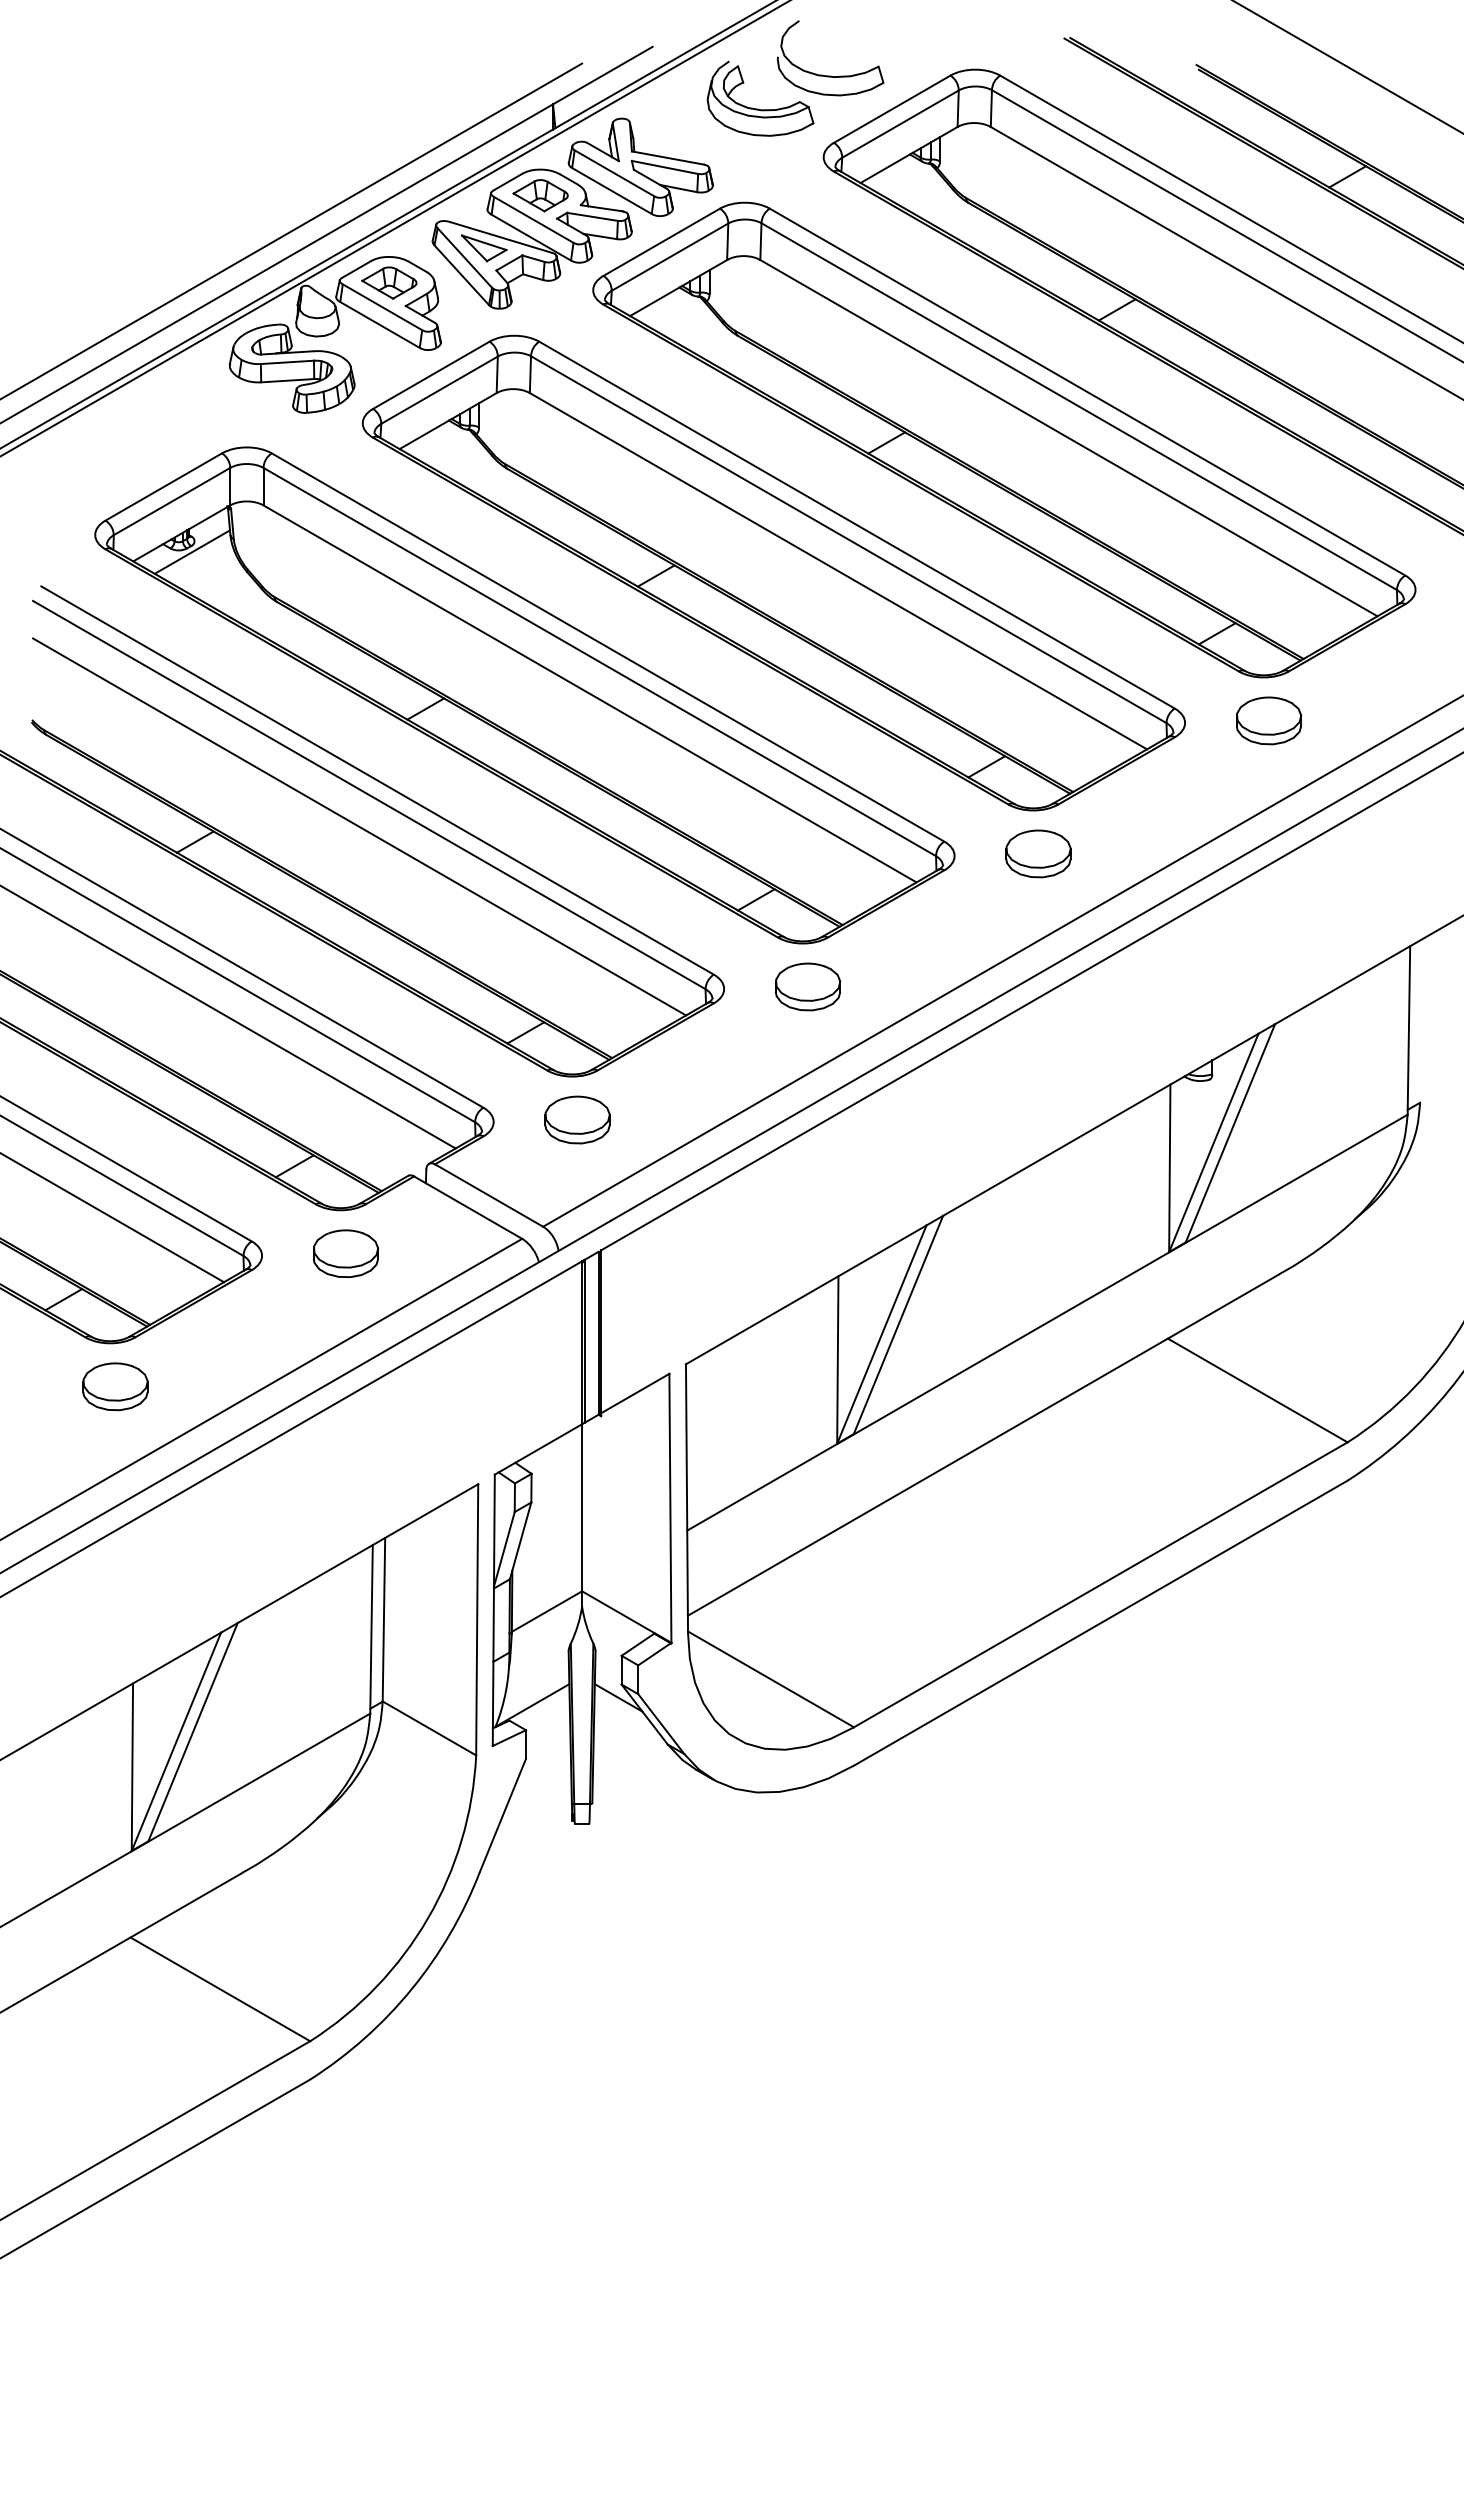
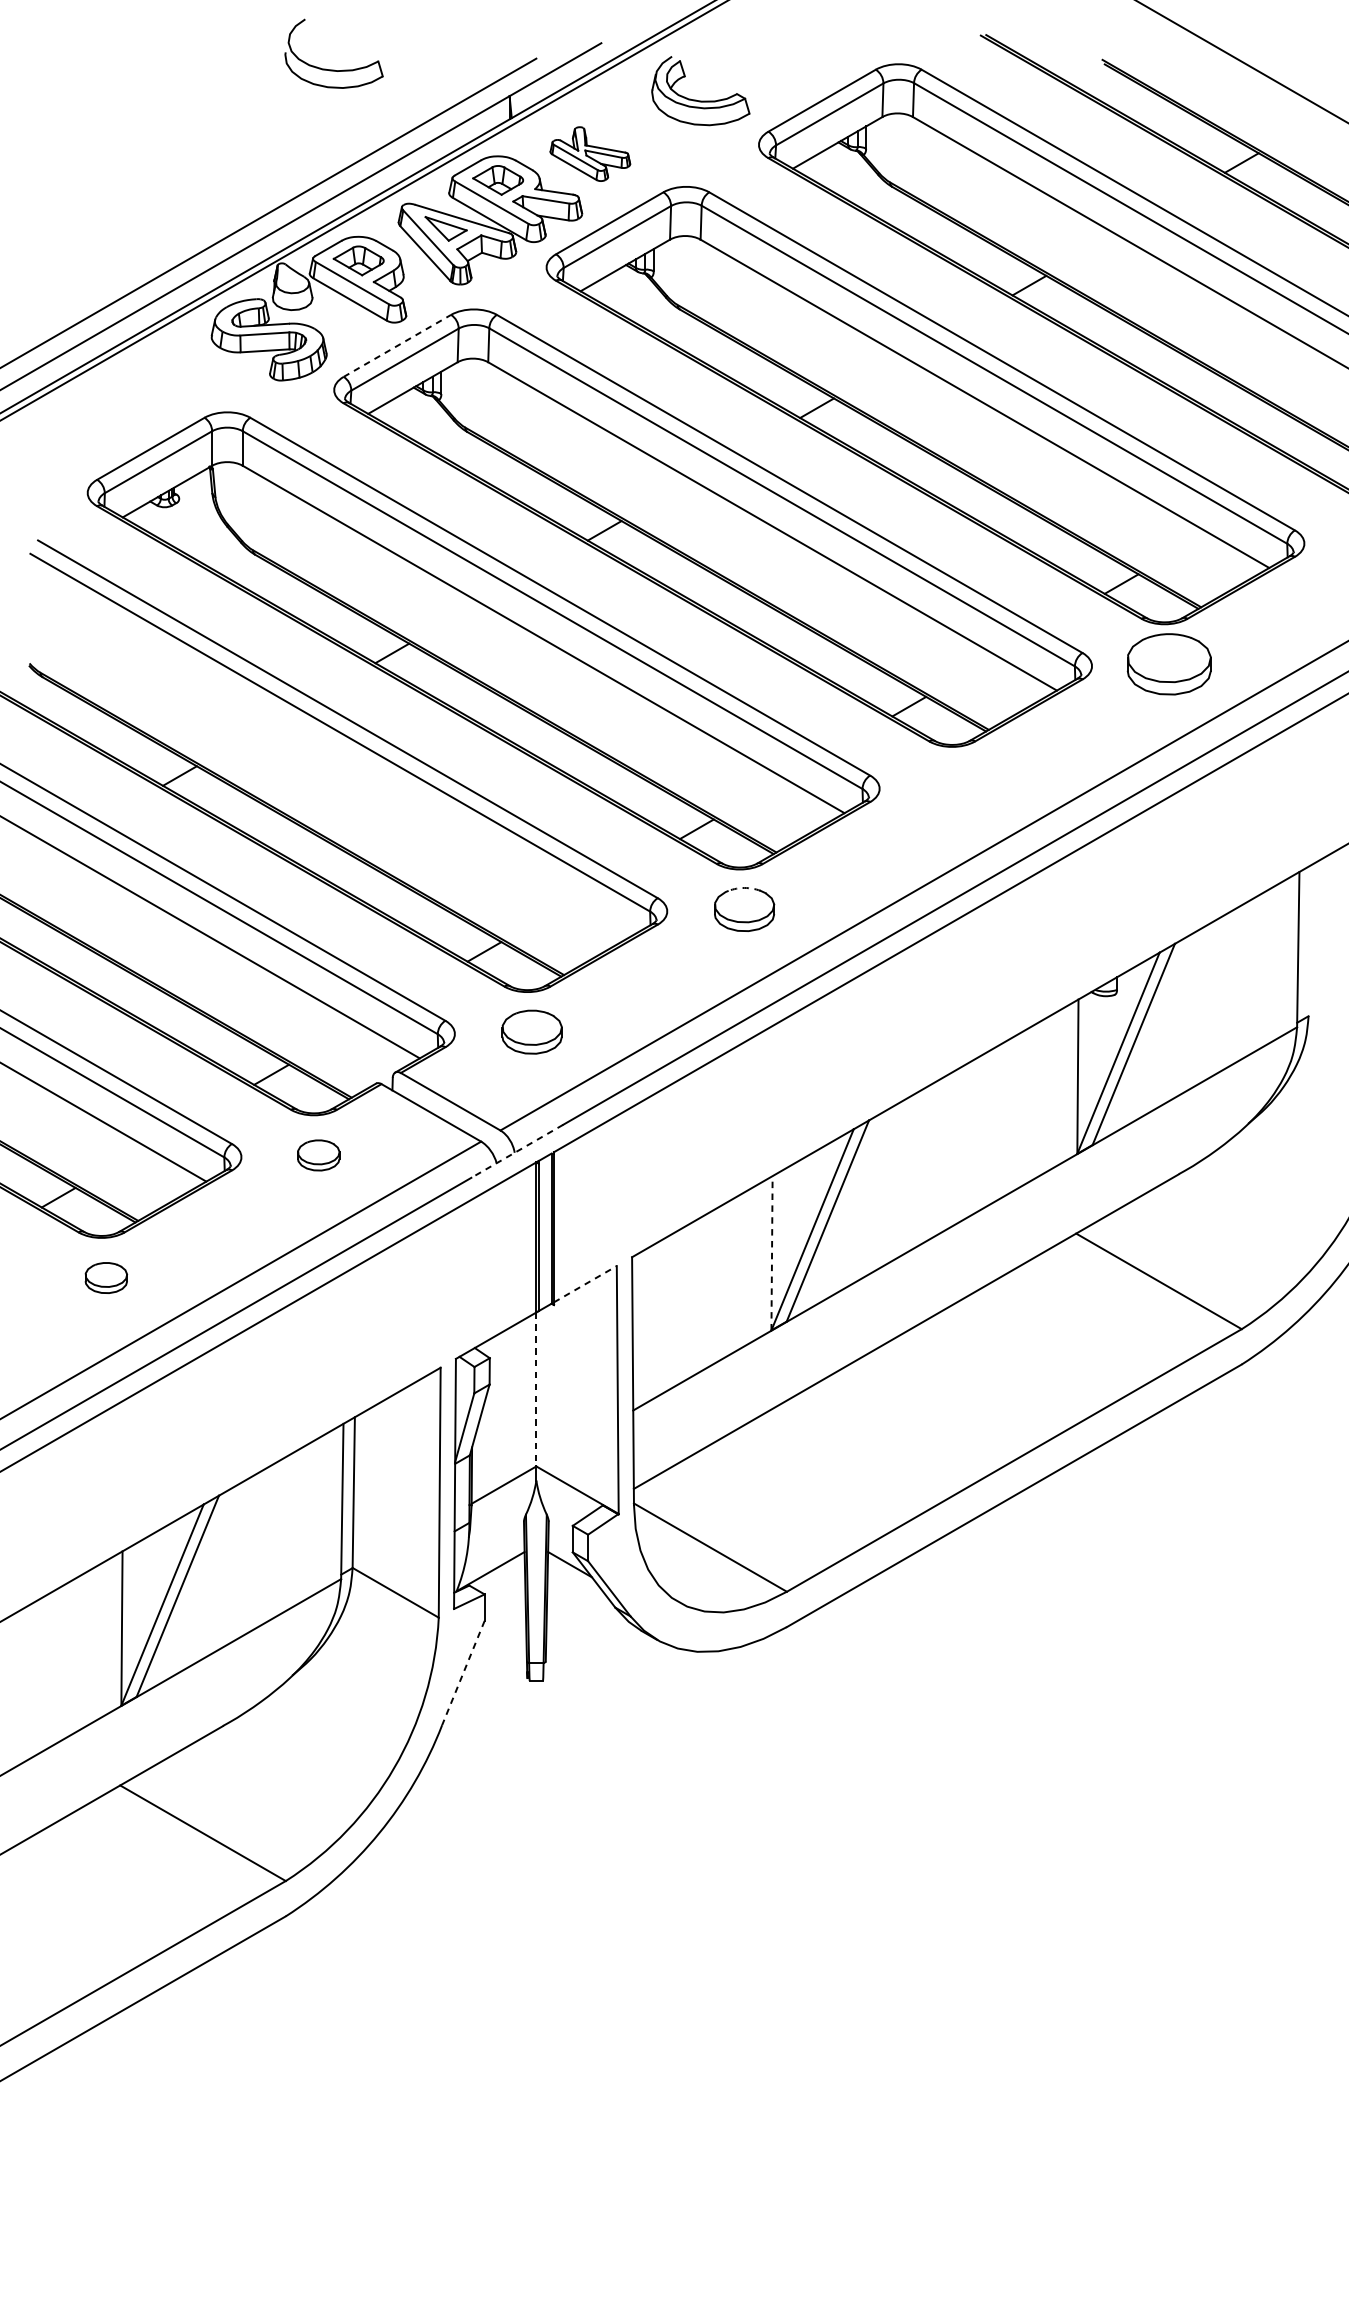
part: (830, 75) -> (334, 69), moved
part: (640, 166) -> (590, 153), size x0.6
line: (431, 375) -> (397, 346), solid -> dashed
line: (192, 551) -> (177, 508), removed
part: (1268, 720) -> (1168, 663), size x1.4
line: (359, 826) -> (331, 761), removed
part: (1038, 853) -> (956, 786), removed
arc: (808, 963) -> (744, 887), solid -> dashed
line: (560, 1249) -> (516, 1151), solid -> dashed
part: (345, 1253) -> (318, 1155), size x0.7
line: (837, 1359) -> (771, 1252), solid -> dashed
part: (115, 1386) -> (106, 1277), size x0.7
line: (635, 1393) -> (585, 1284), solid -> dashed
line: (582, 1507) -> (536, 1389), solid -> dashed
line: (502, 1816) -> (463, 1673), solid -> dashed

